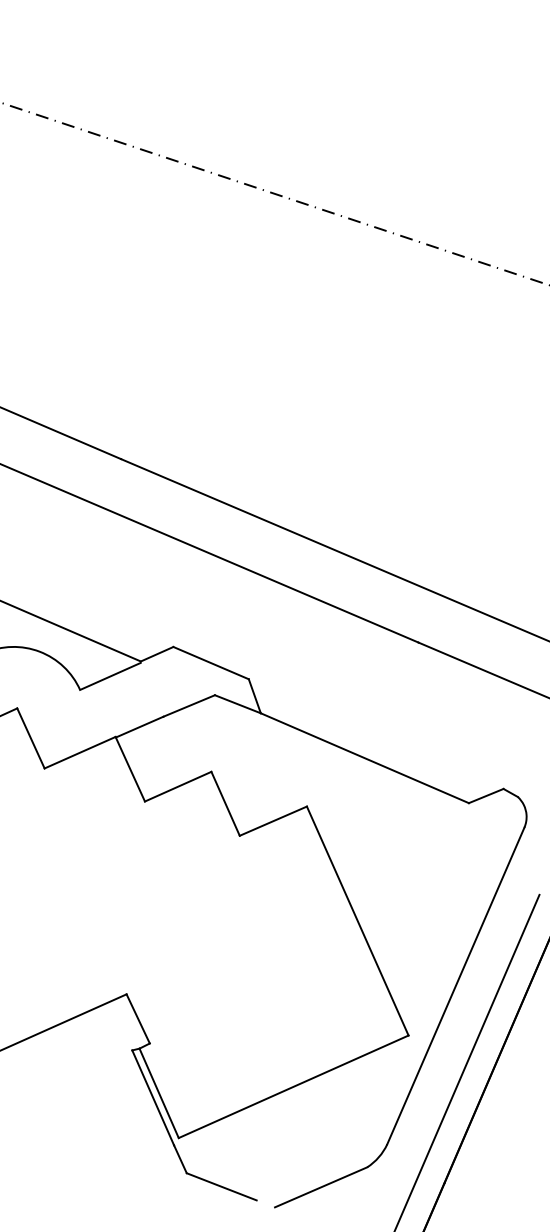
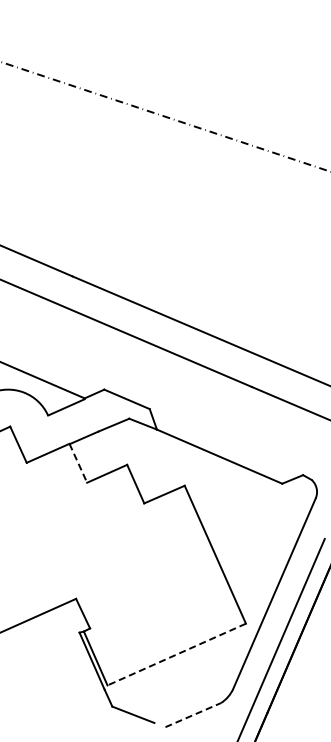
line: (130, 769) -> (78, 463), solid -> dashed
line: (293, 1086) -> (176, 654), solid -> dashed
line: (321, 1186) -> (193, 714), solid -> dashed

